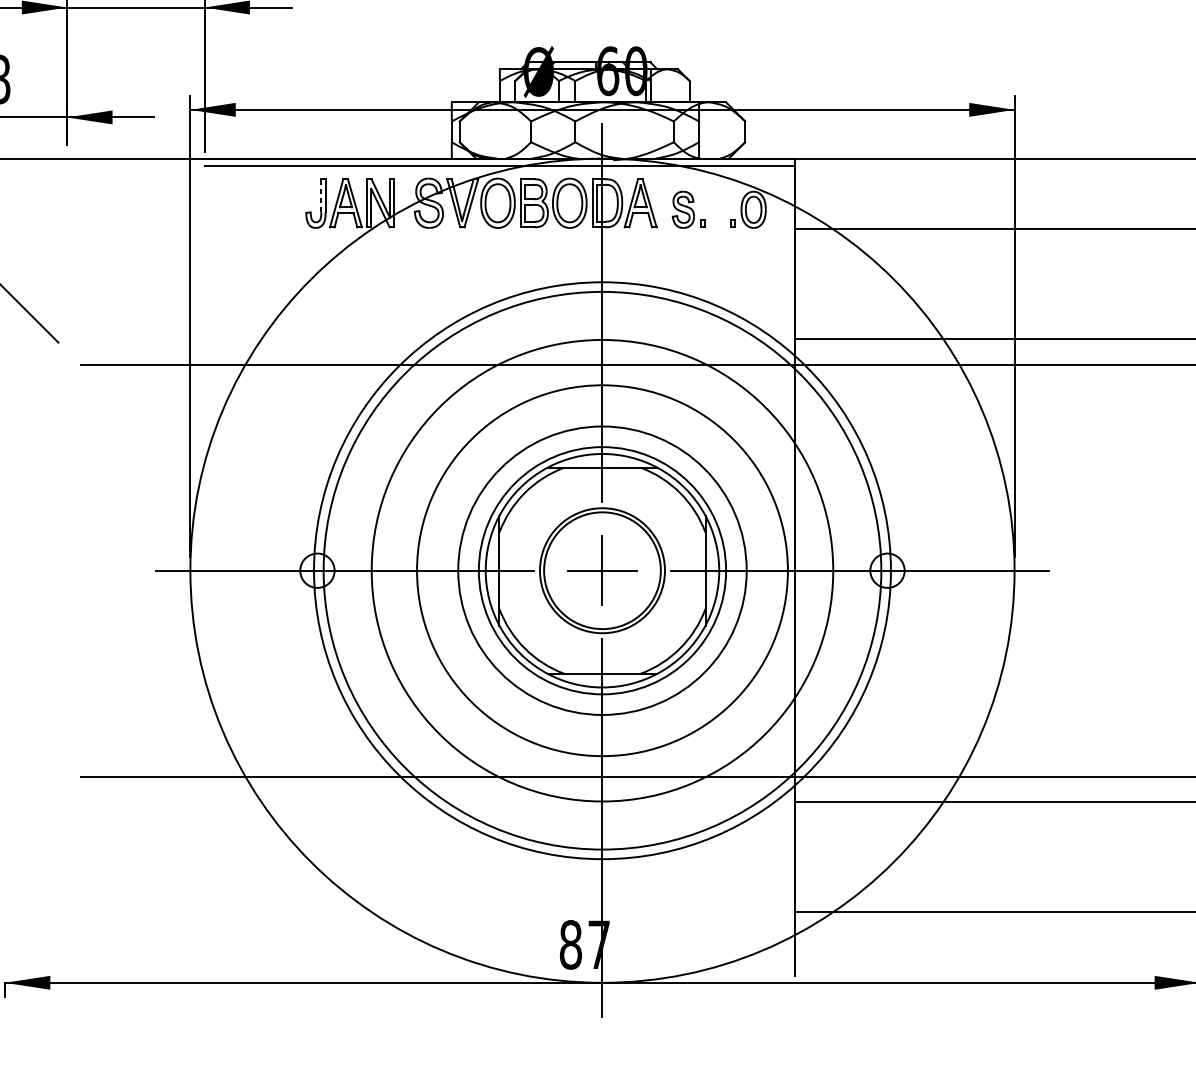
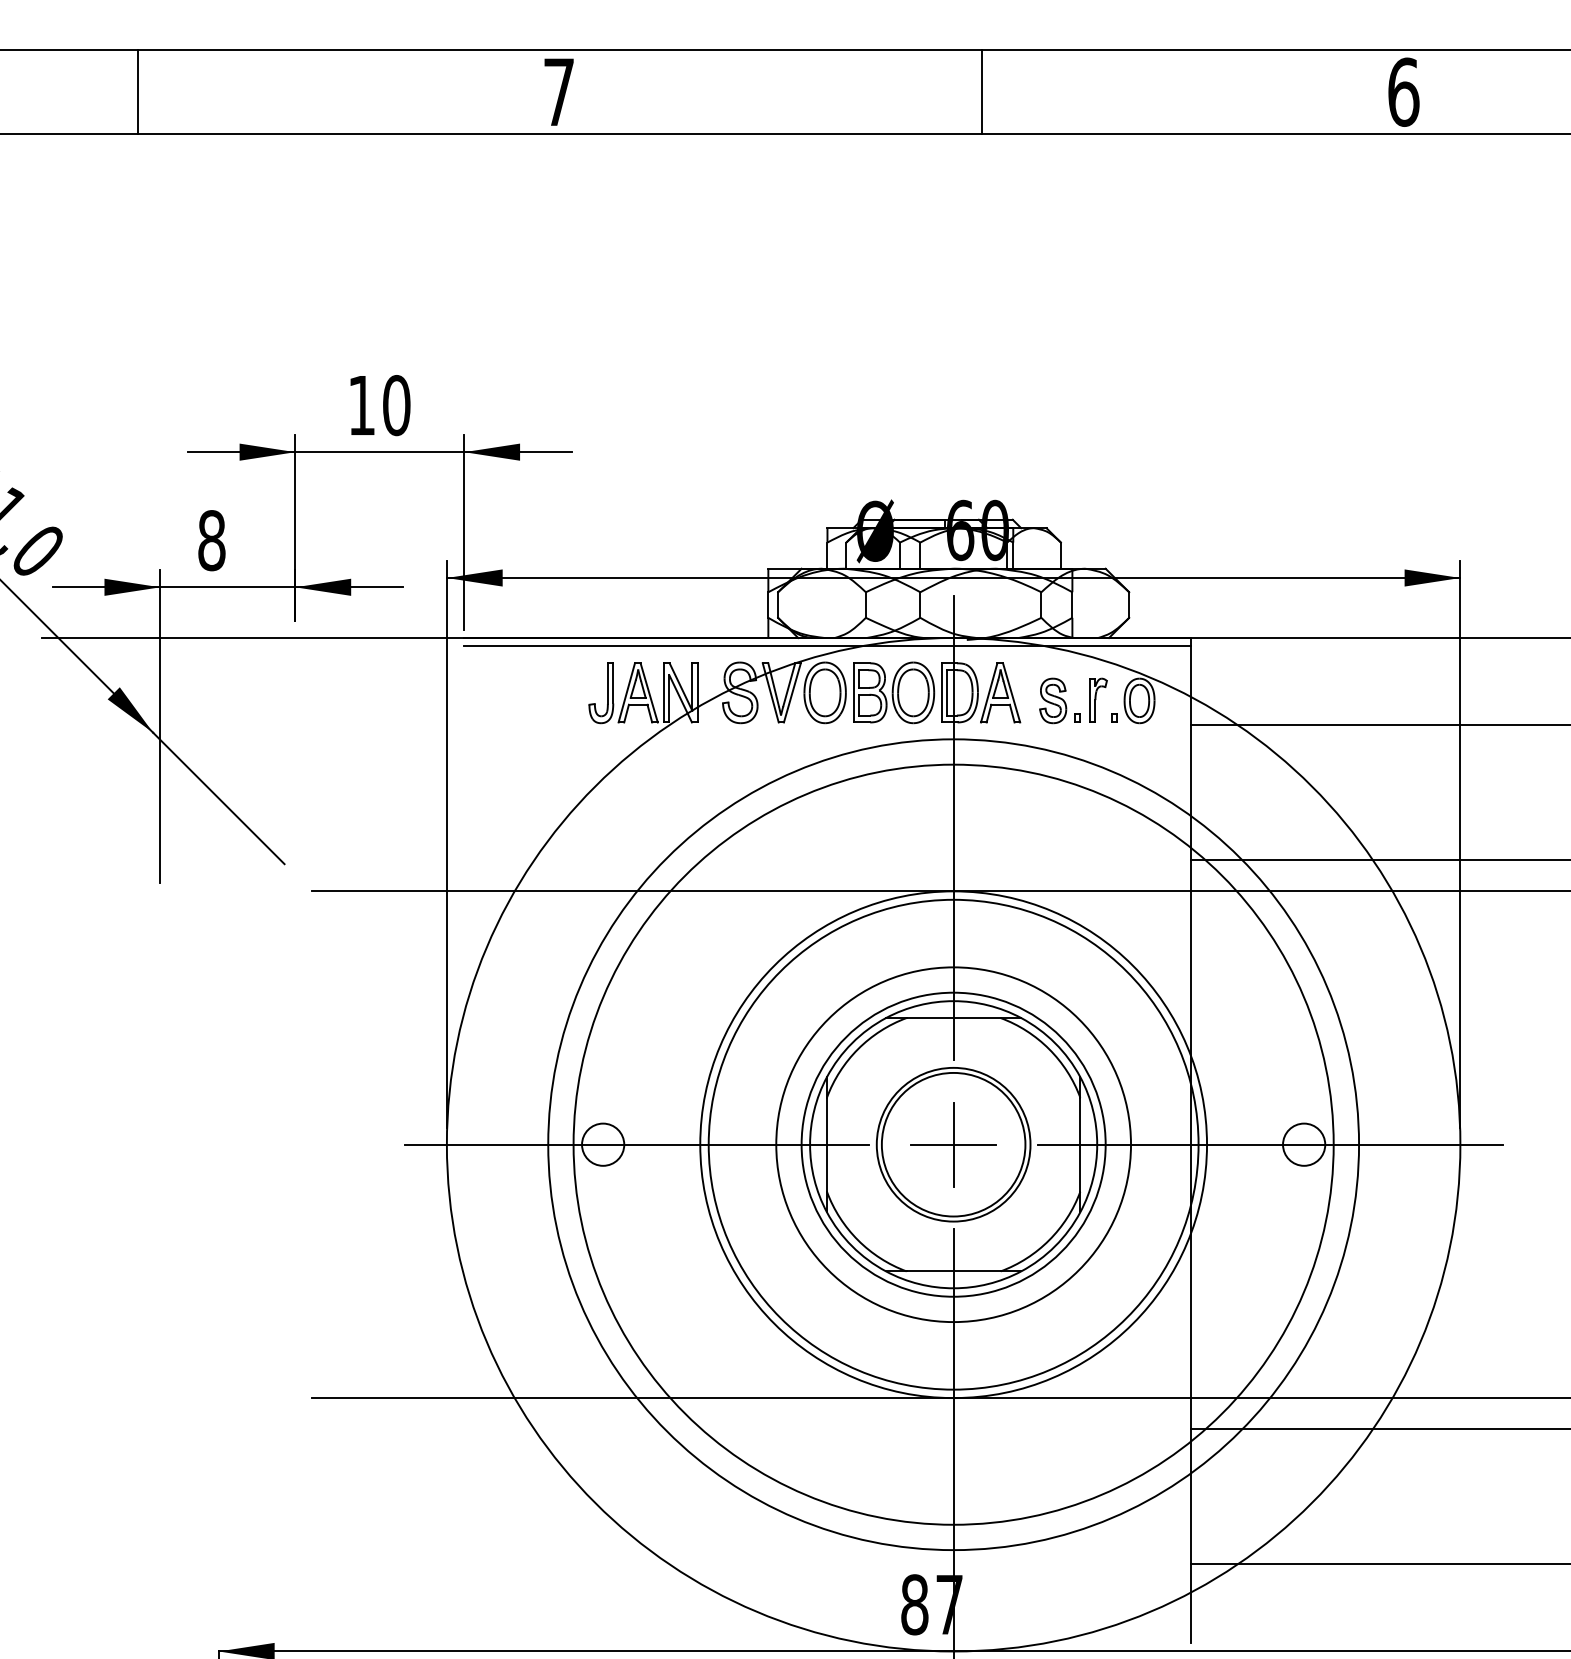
line: (320, 195) -> (607, 683), dashed -> solid
part: (720, 208) -> (1098, 699), added
circle: (602, 570) -> (953, 1144), size x0.71
circle: (602, 570) -> (953, 1144), size x0.71
circle: (602, 570) -> (953, 1144), size x1.43
circle: (602, 570) -> (953, 1144), size x1.67

